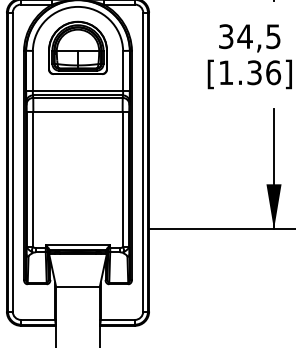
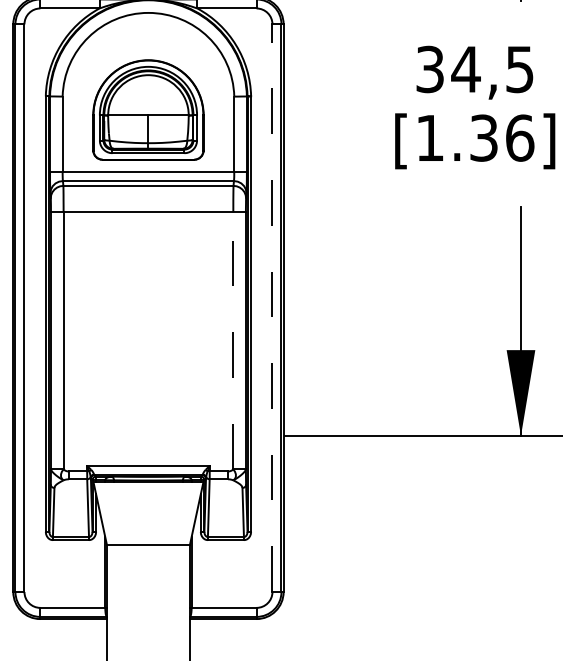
part: (77, 47) -> (147, 109), moved
line: (143, 161) -> (272, 306), solid -> dashed
line: (122, 179) -> (233, 340), solid -> dashed

